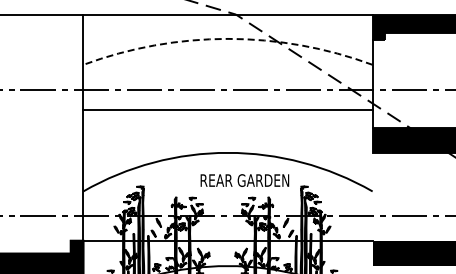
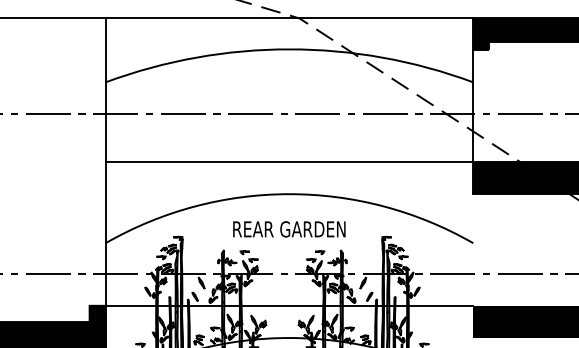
arc: (227, 38) -> (288, 48), dashed -> solid
line: (227, 109) -> (288, 161), moved
text: (244, 180) -> (288, 229), moved

